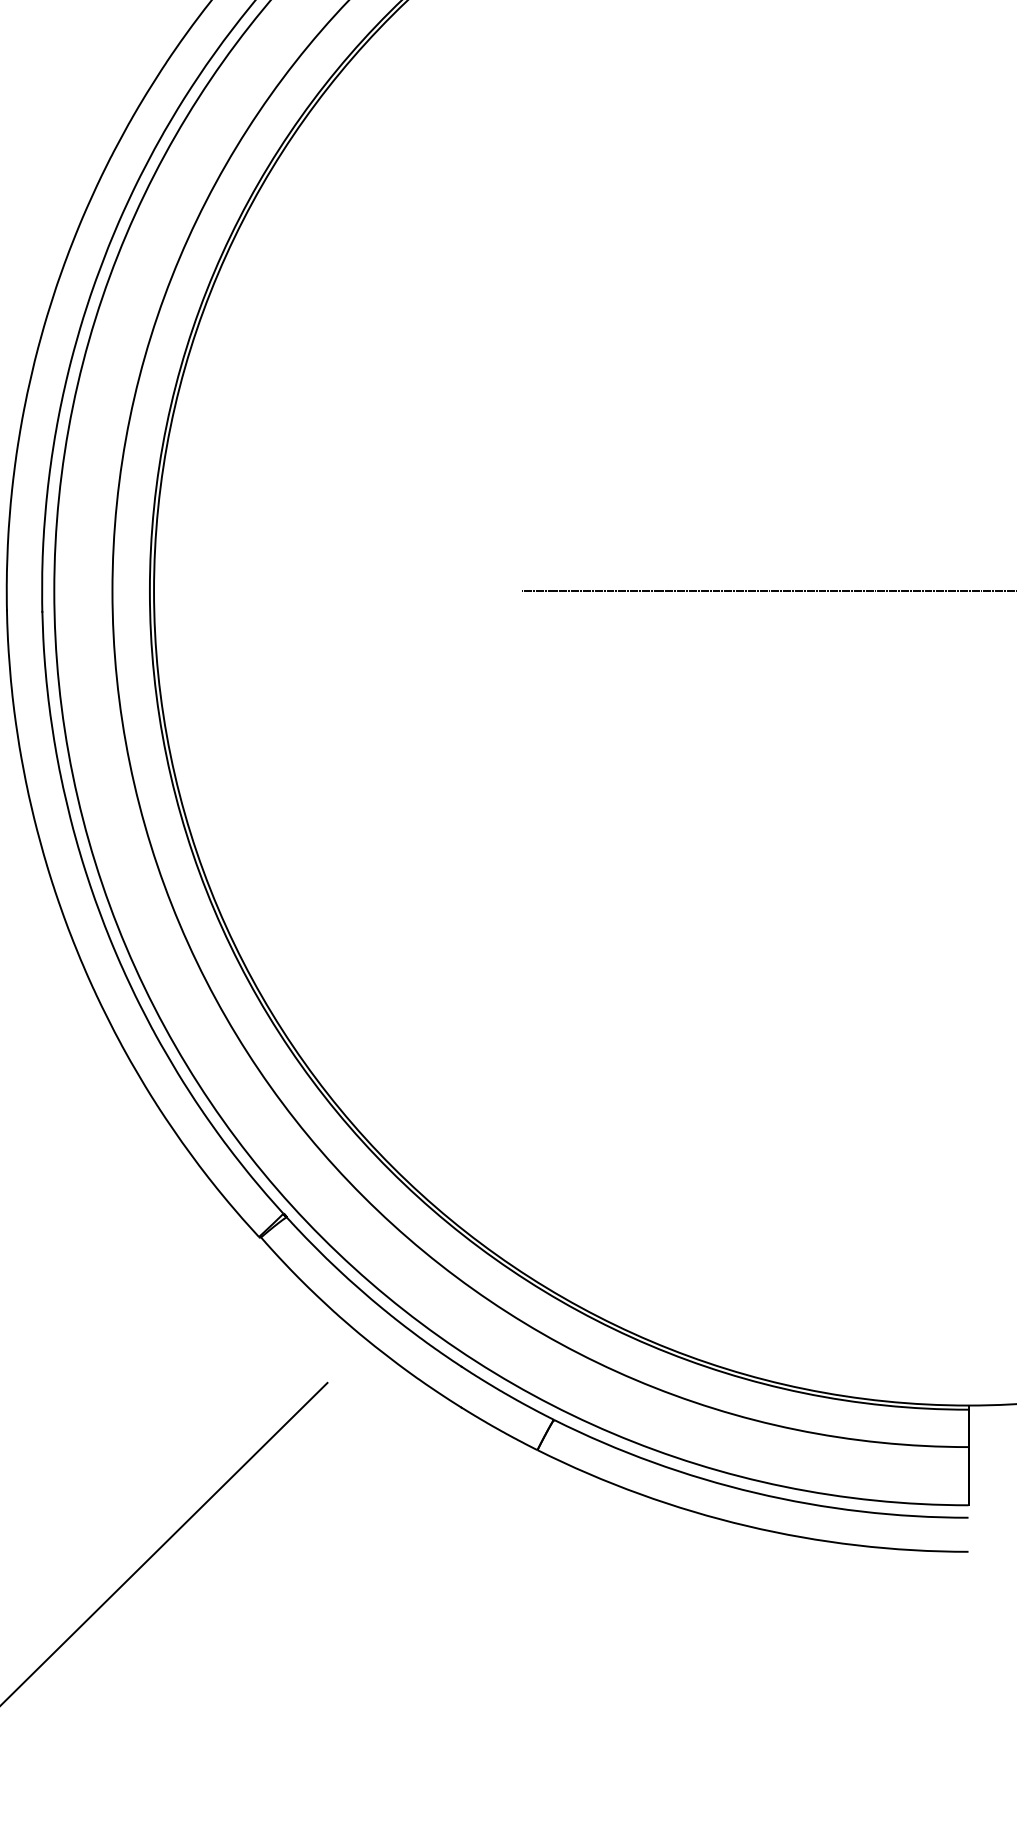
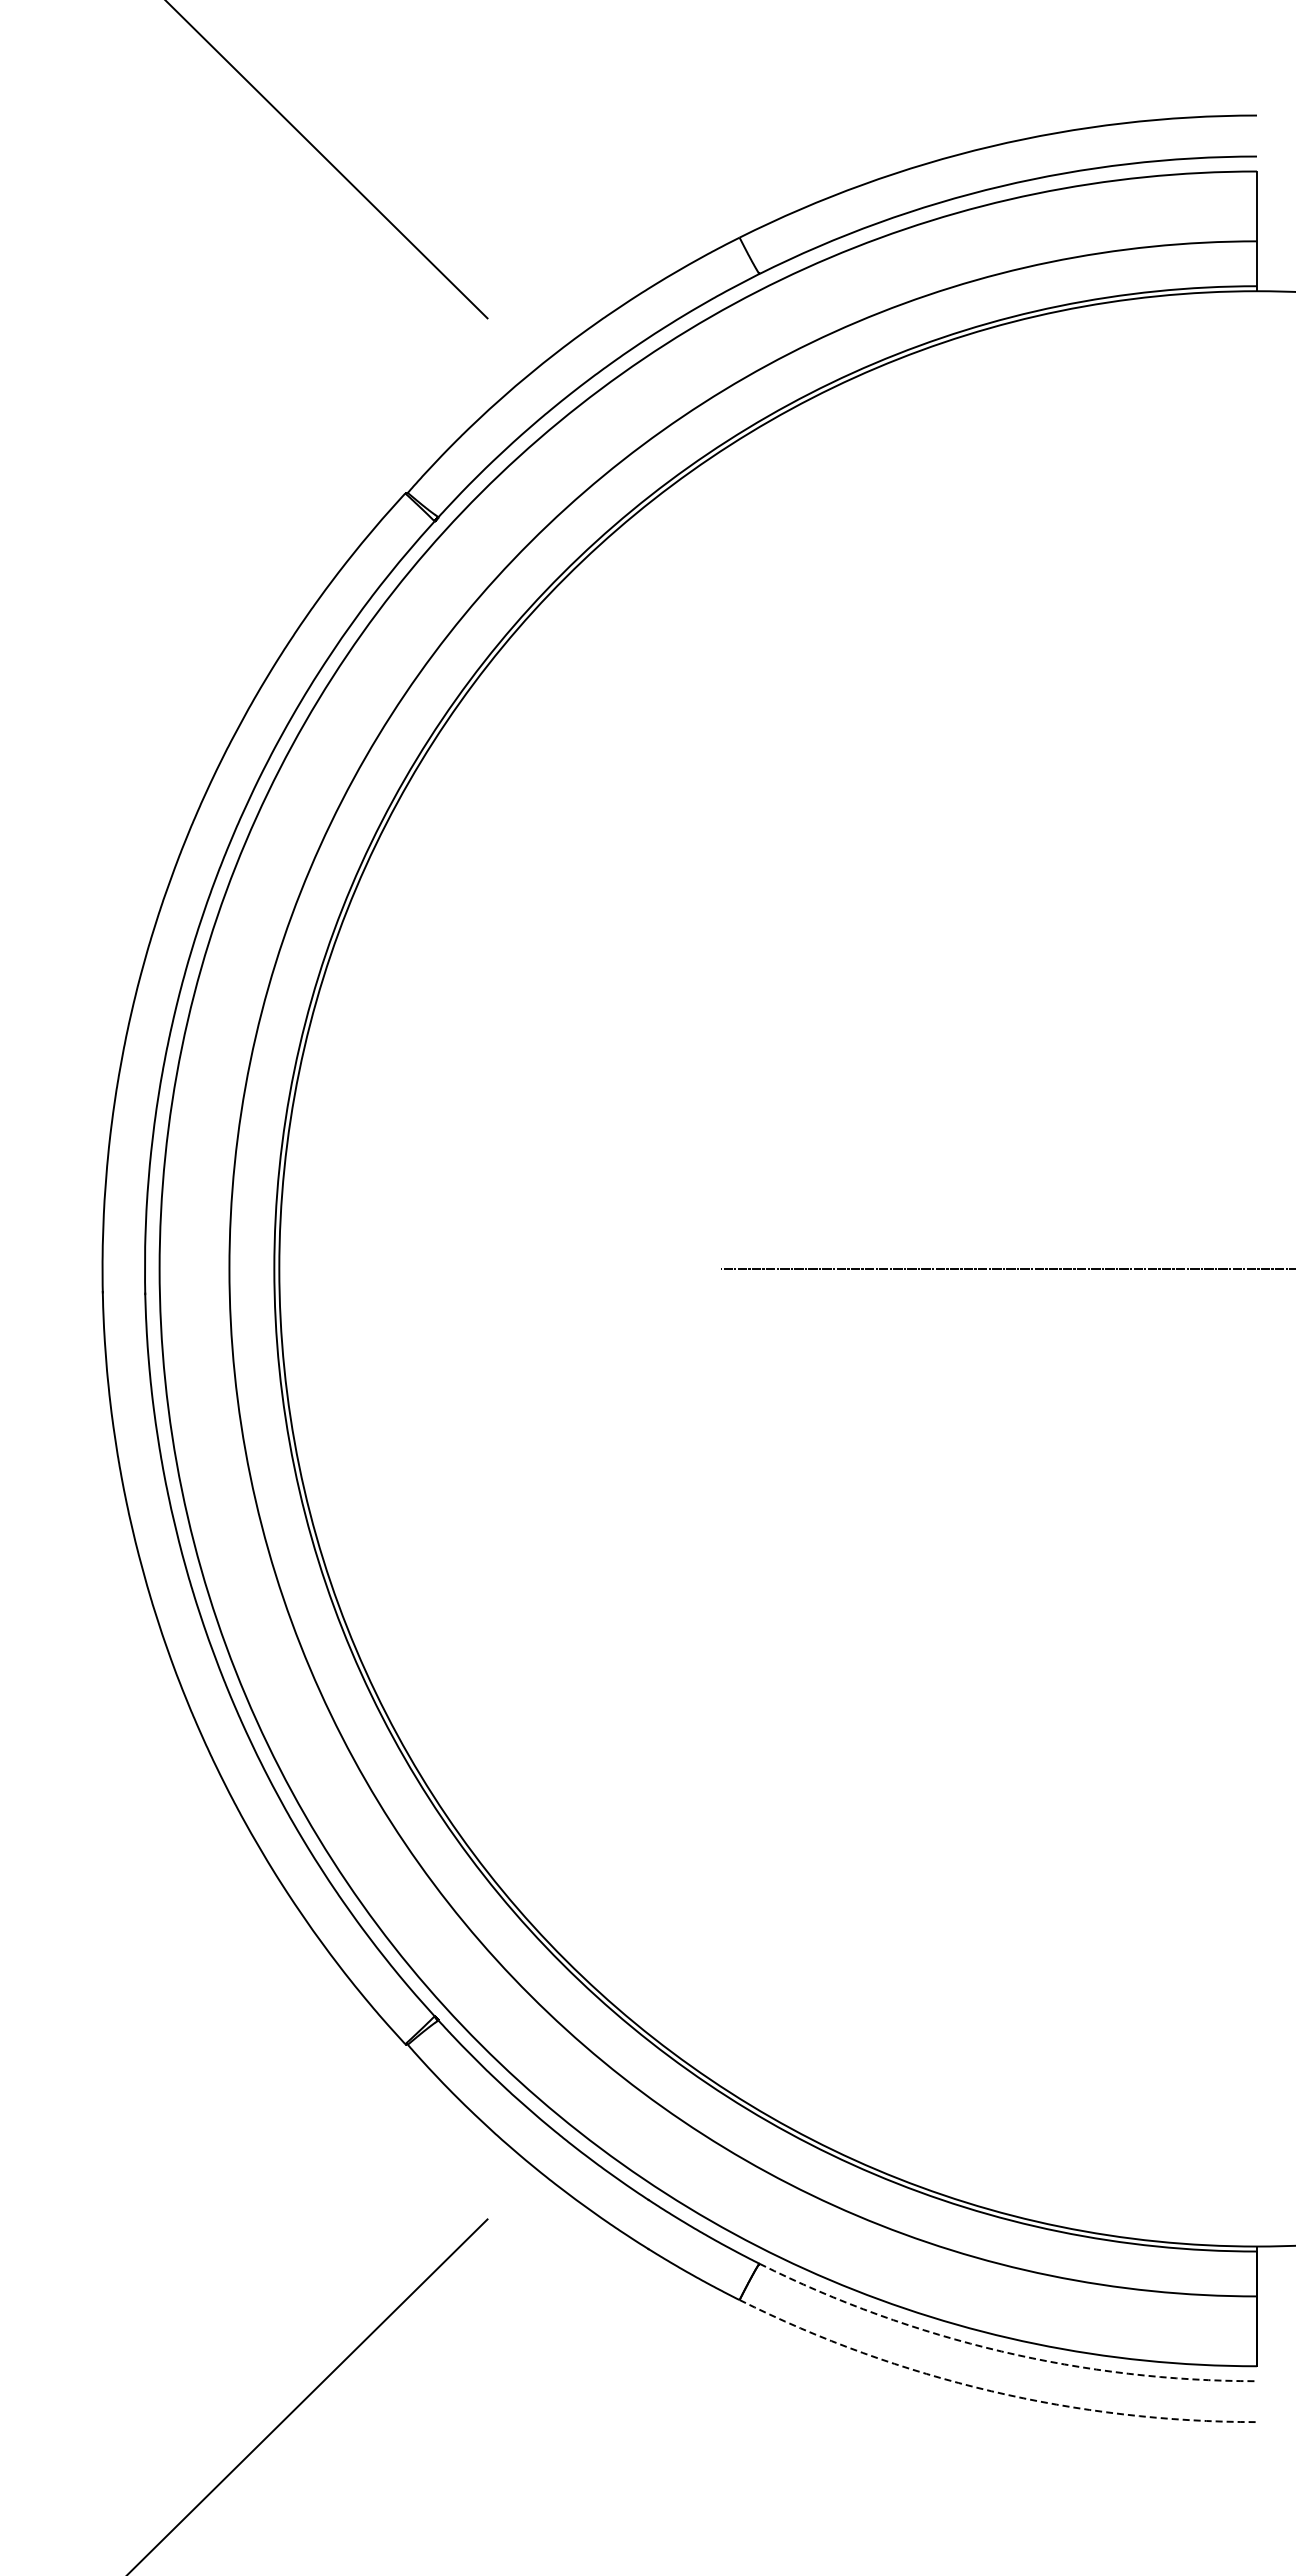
arc: (755, 1492) -> (1001, 2351), solid -> dashed
arc: (747, 1526) -> (991, 2391), solid -> dashed

